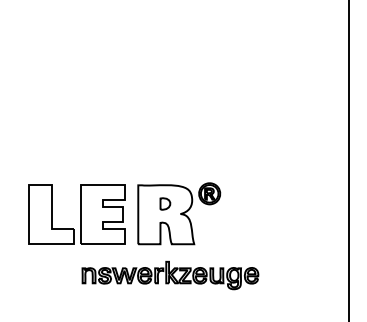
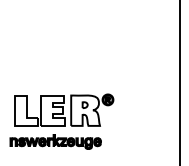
part: (169, 274) -> (55, 141), moved

